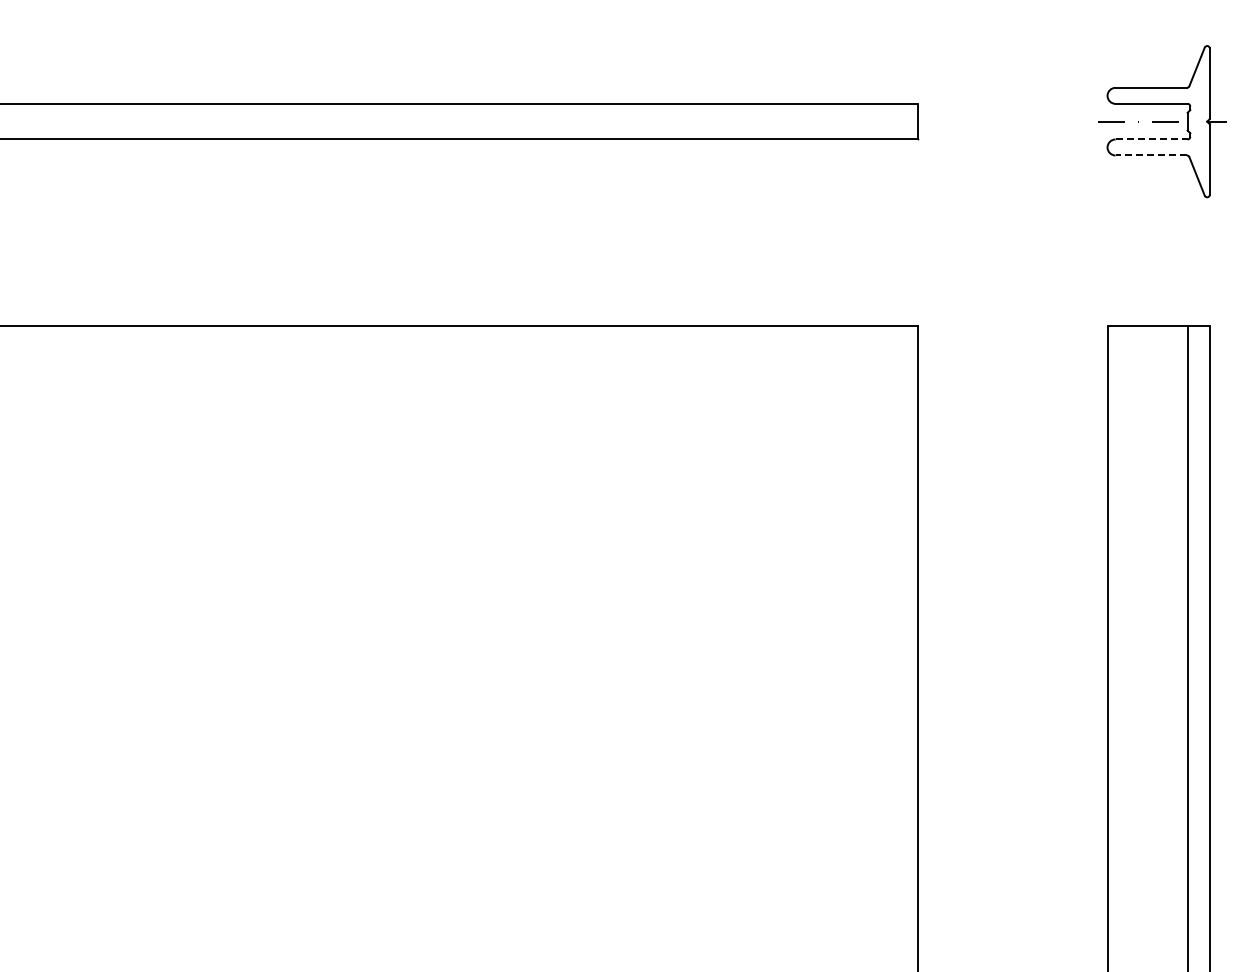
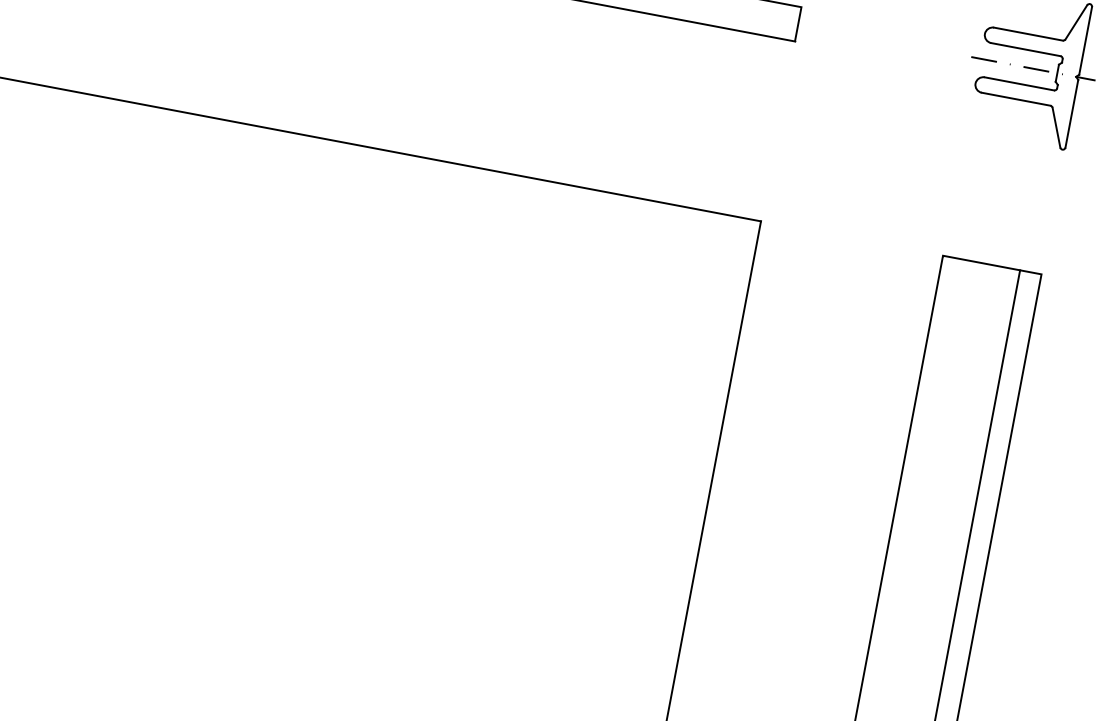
line: (1152, 139) -> (1020, 84), dashed -> solid
line: (1151, 155) -> (1016, 99), dashed -> solid

